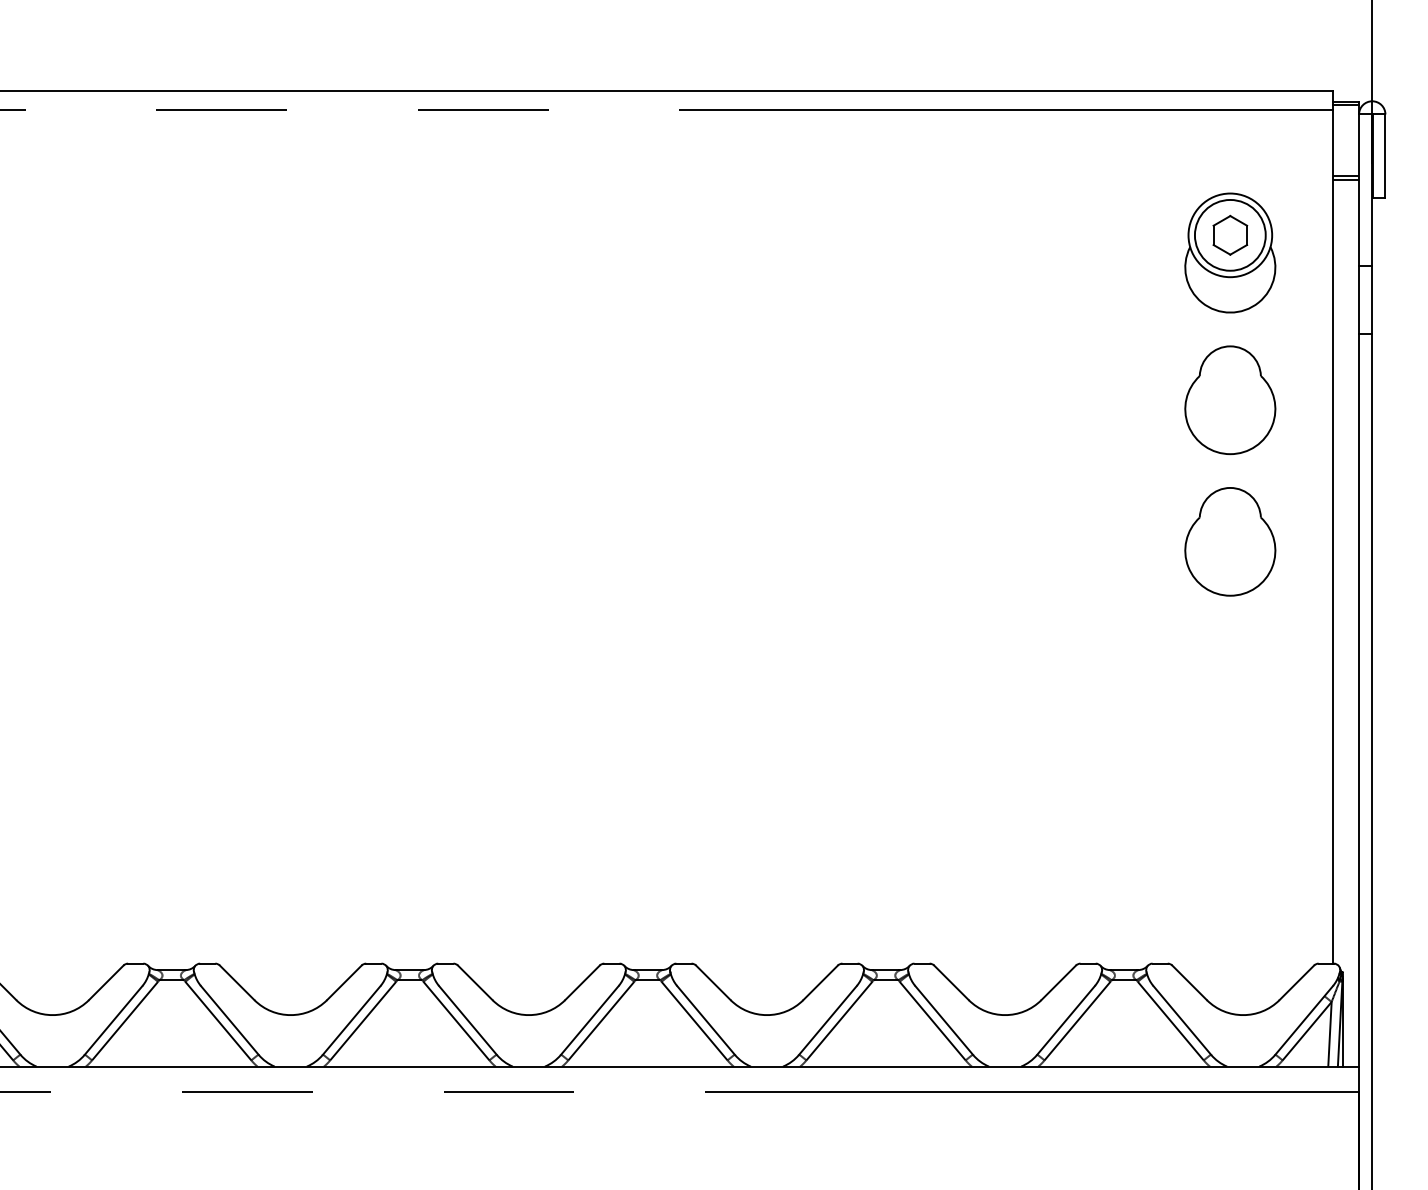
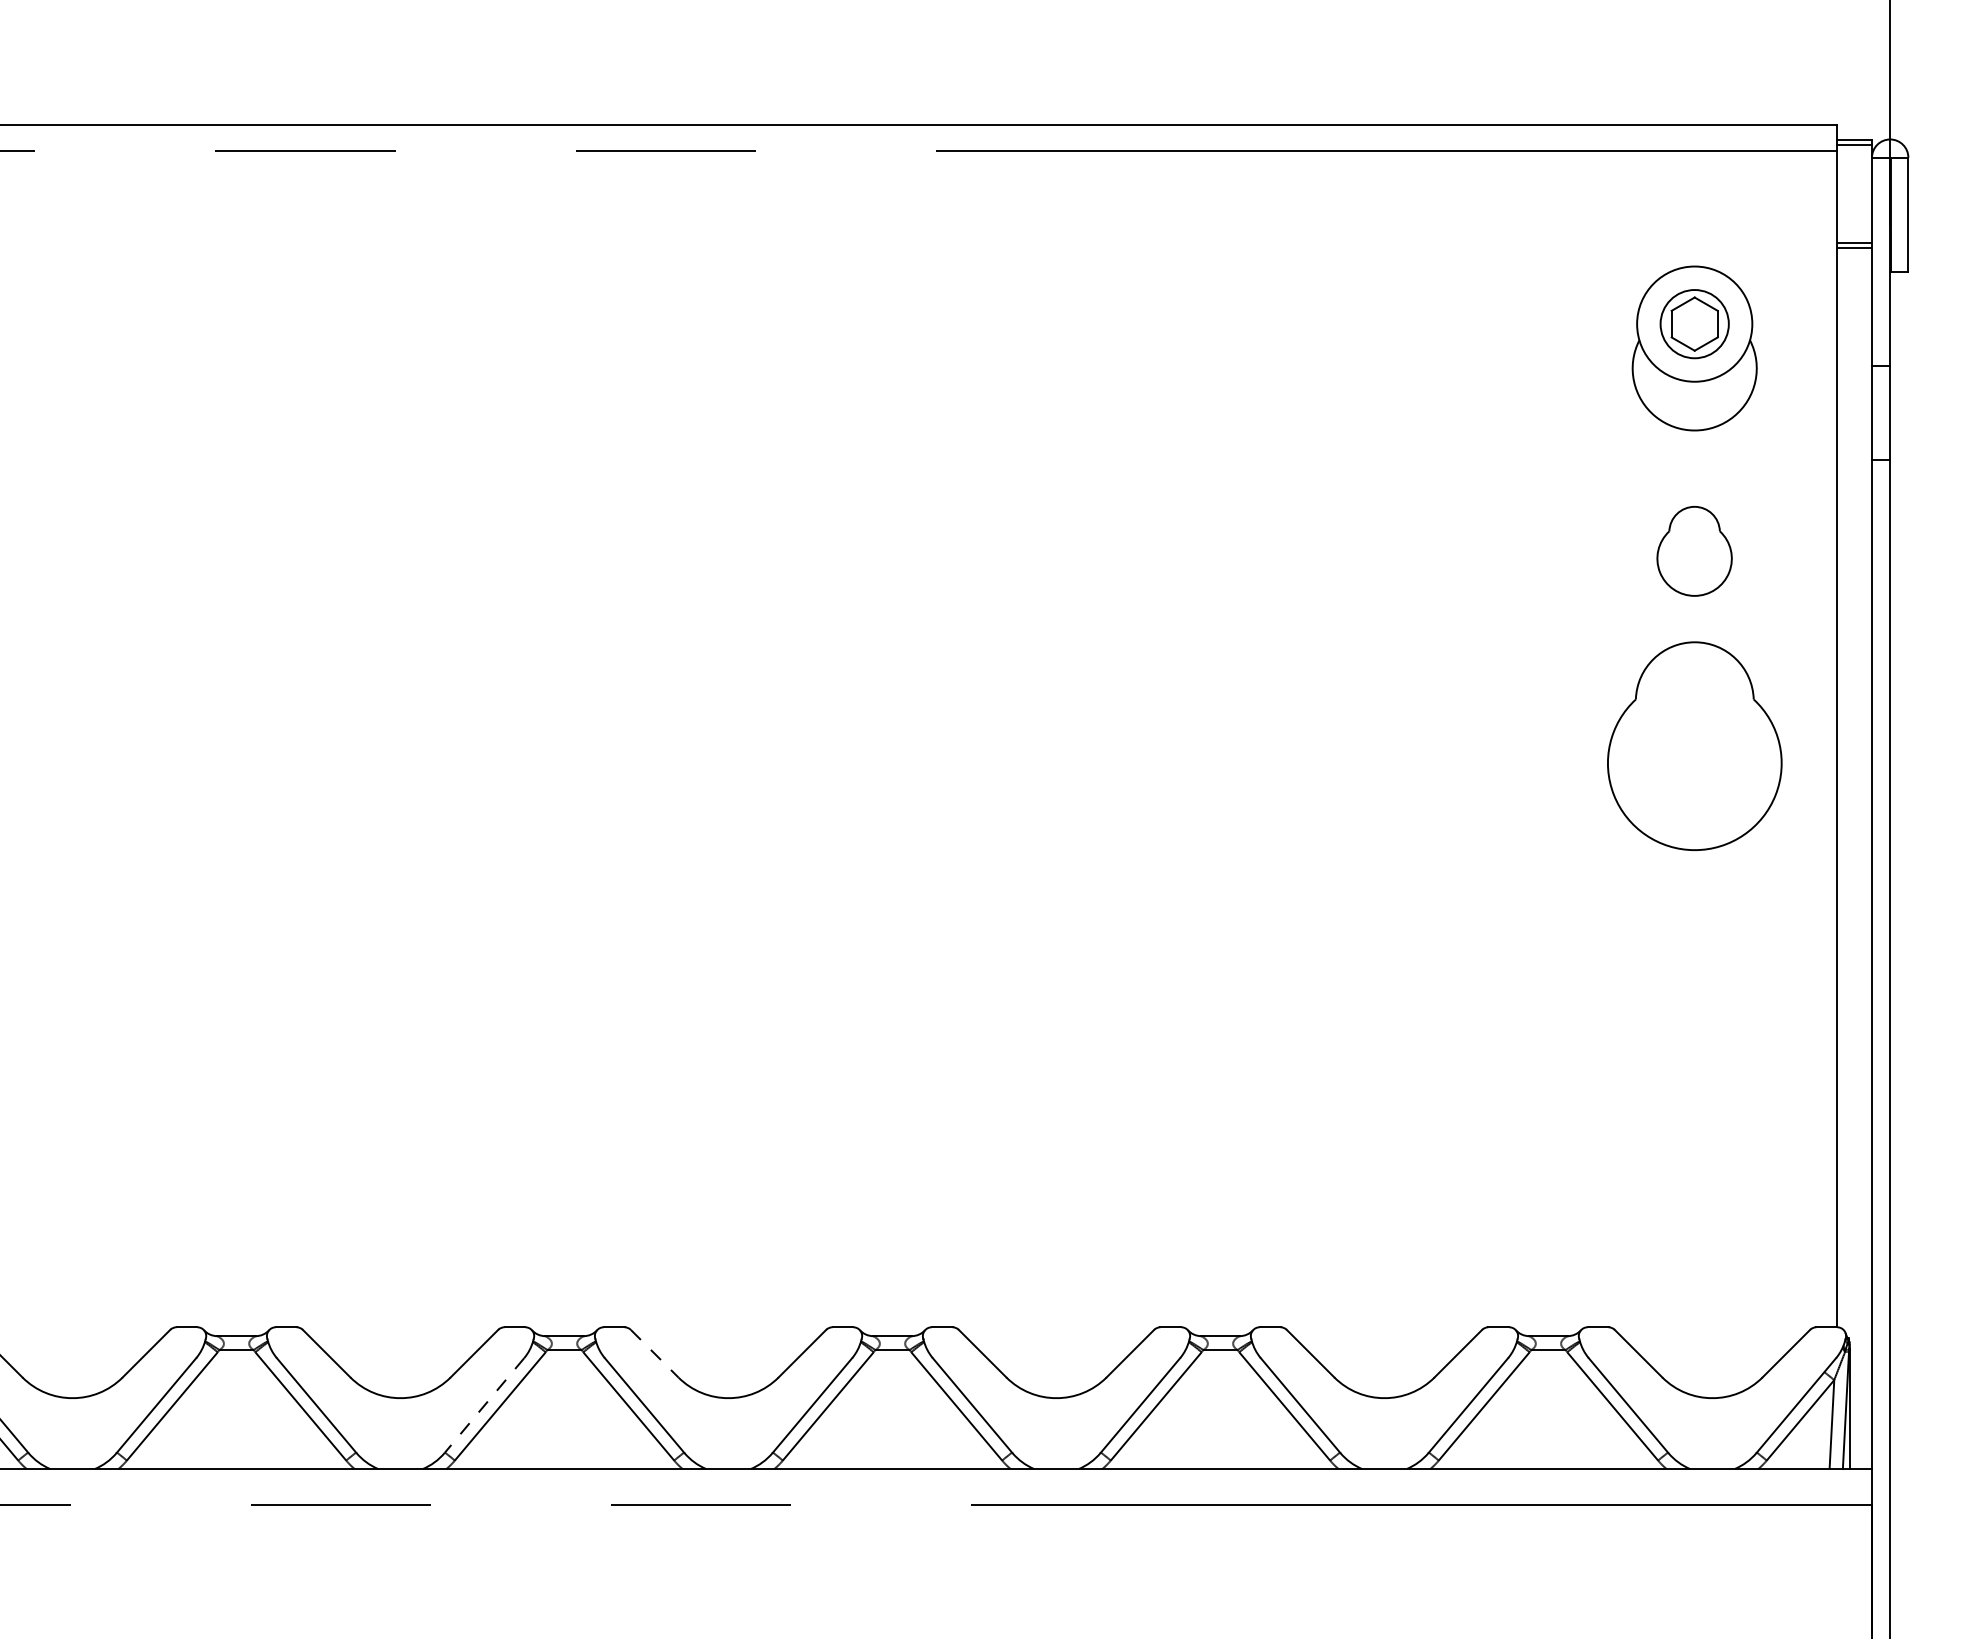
circle: (1230, 234) -> (1694, 323), size x0.7
part: (1230, 400) -> (1694, 551), size x0.6
part: (1230, 542) -> (1694, 746), size x1.4
line: (475, 982) -> (654, 1353), solid -> dashed
line: (351, 1020) -> (484, 1405), solid -> dashed

